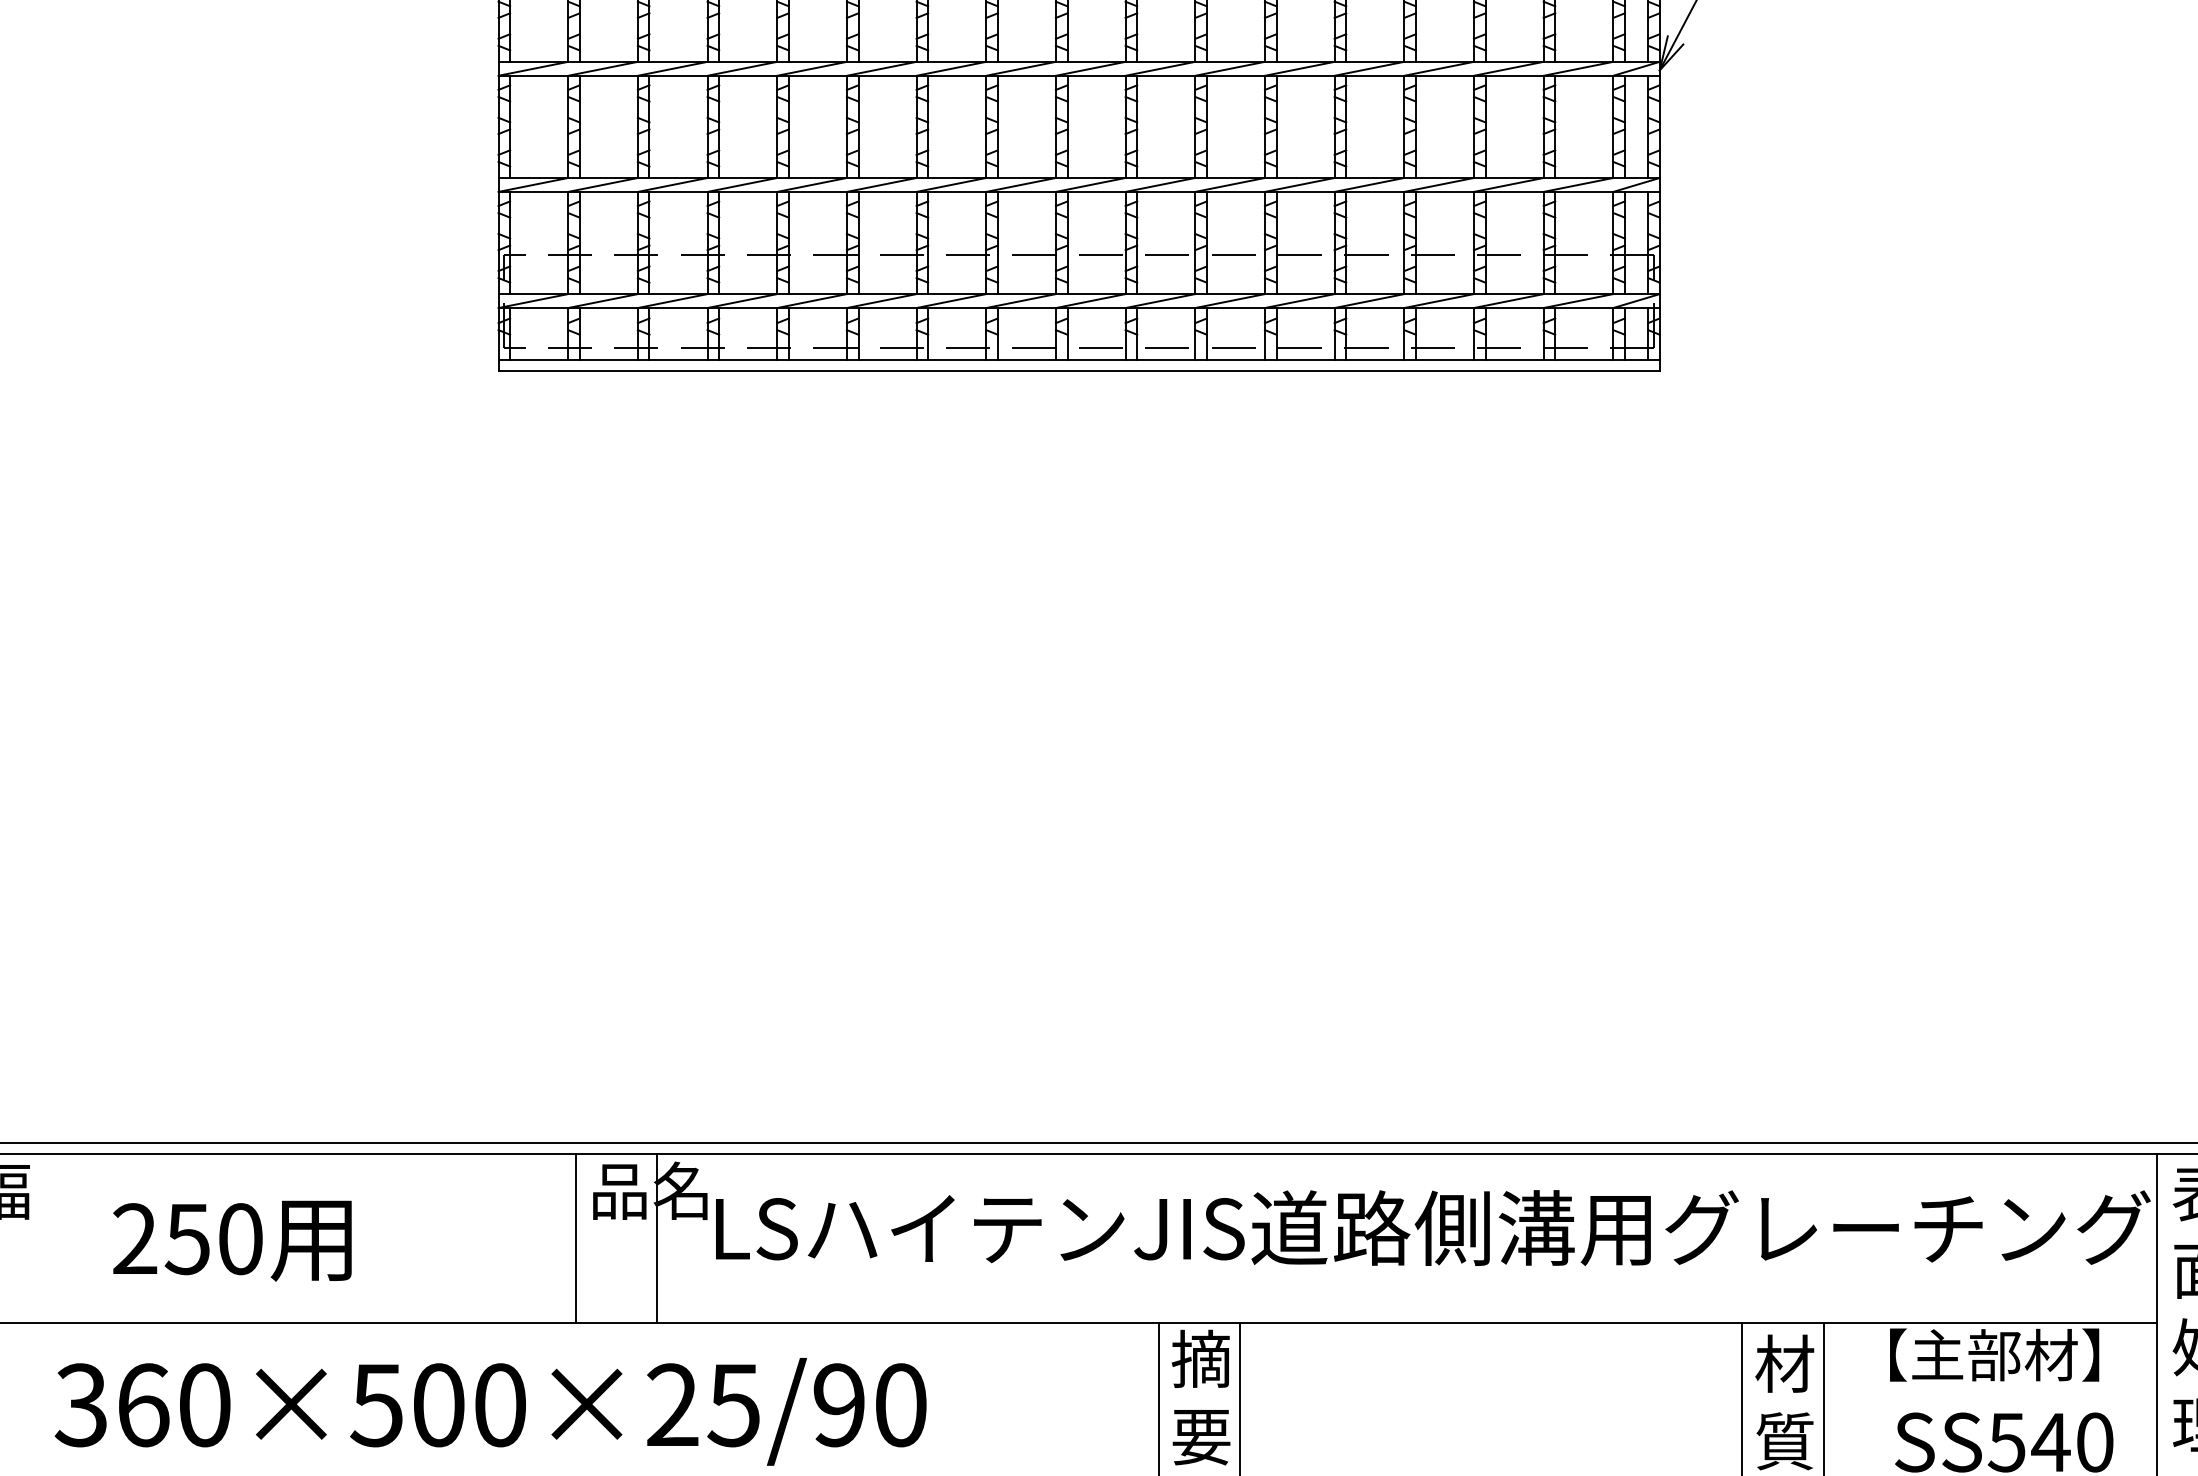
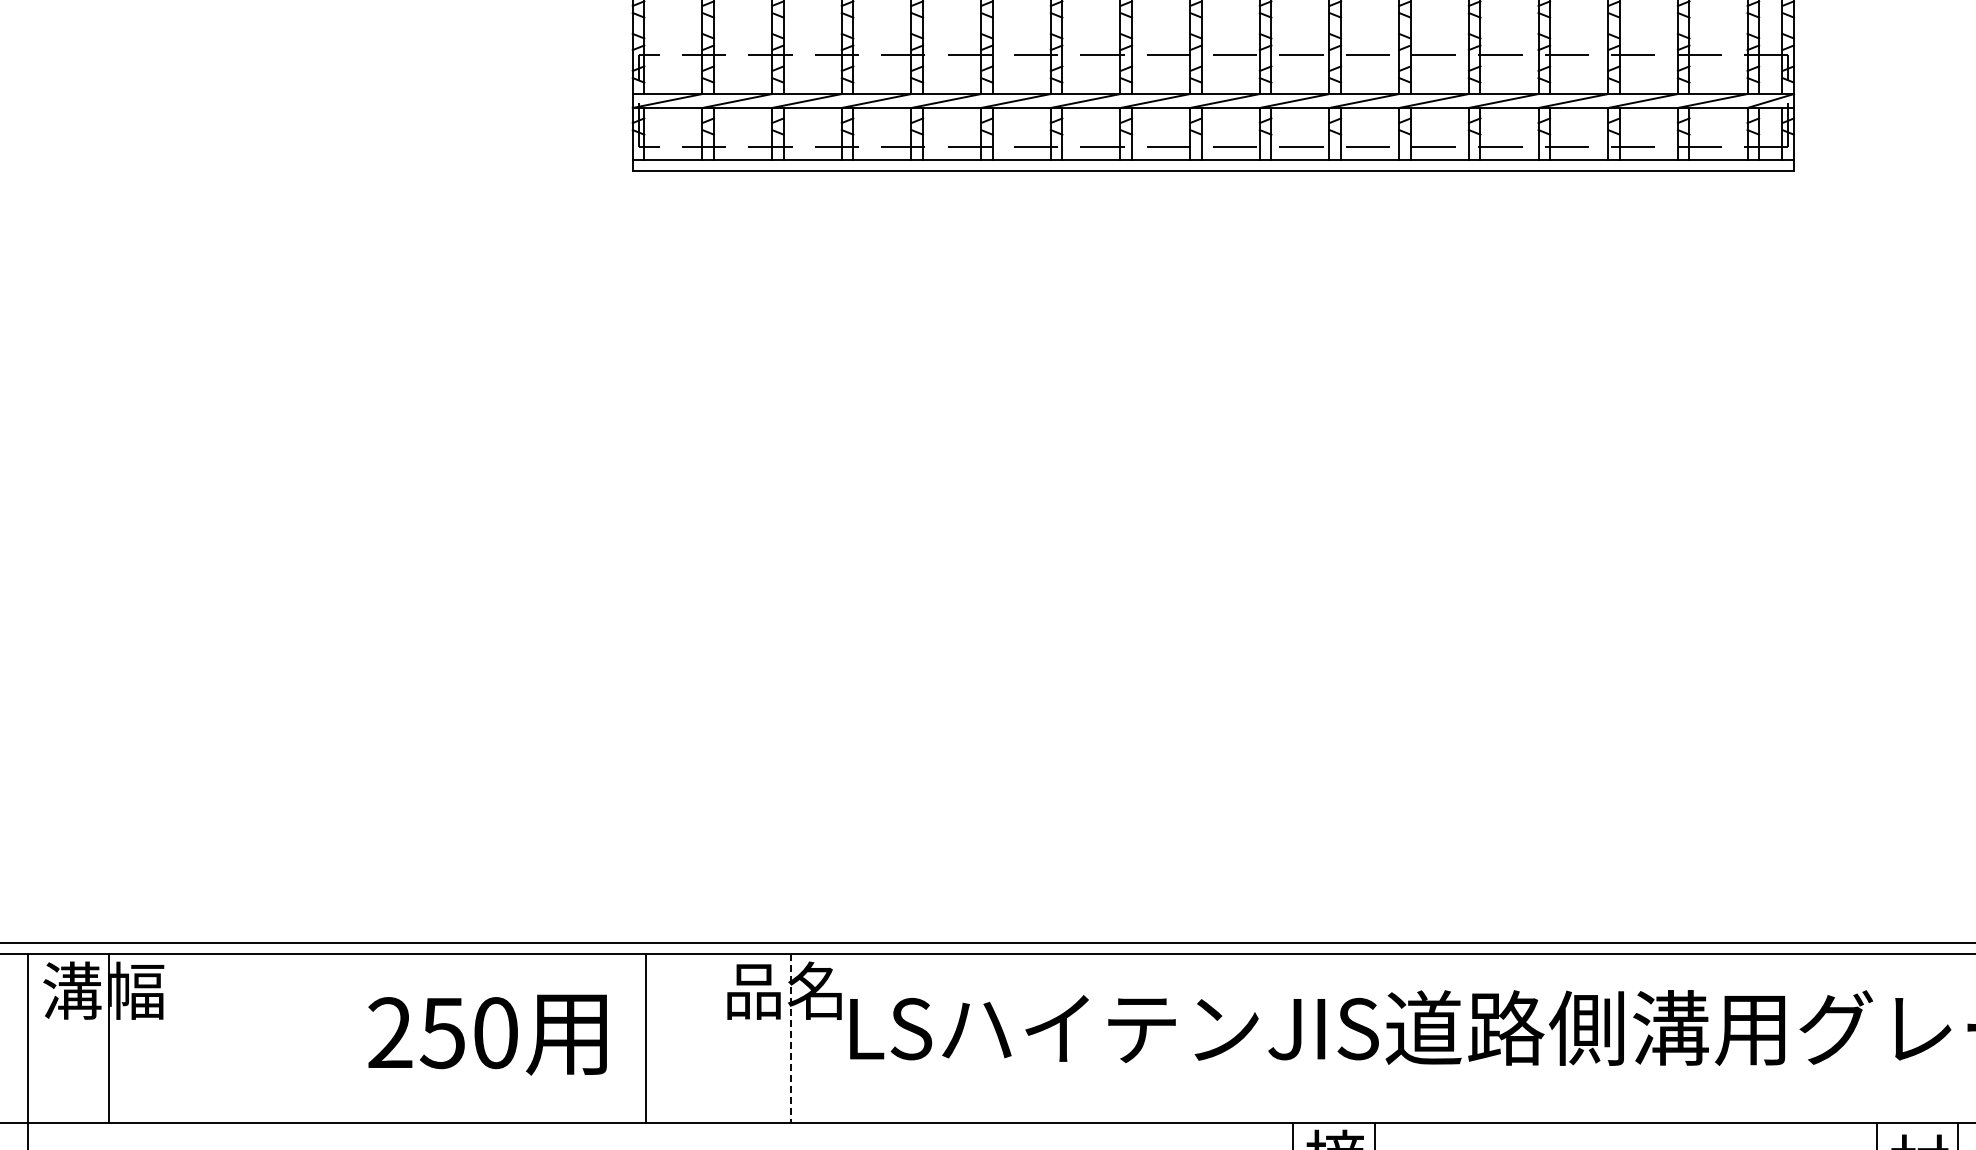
line: (575, 1238) -> (645, 1038), moved
line: (656, 1239) -> (790, 1039), solid -> dashed
text: (232, 1240) -> (487, 1034), moved

